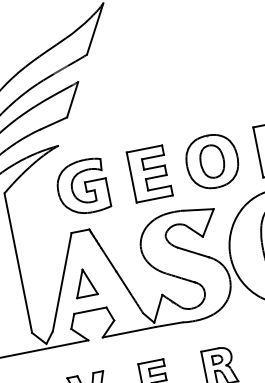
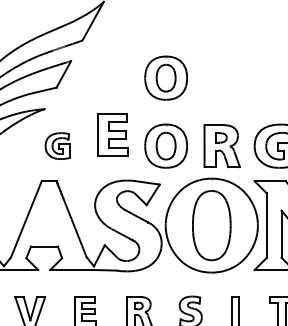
part: (195, 79) -> (165, 77), added
part: (149, 173) -> (112, 134), moved
part: (81, 186) -> (57, 145), size x0.6
part: (84, 283) -> (44, 223), removed

